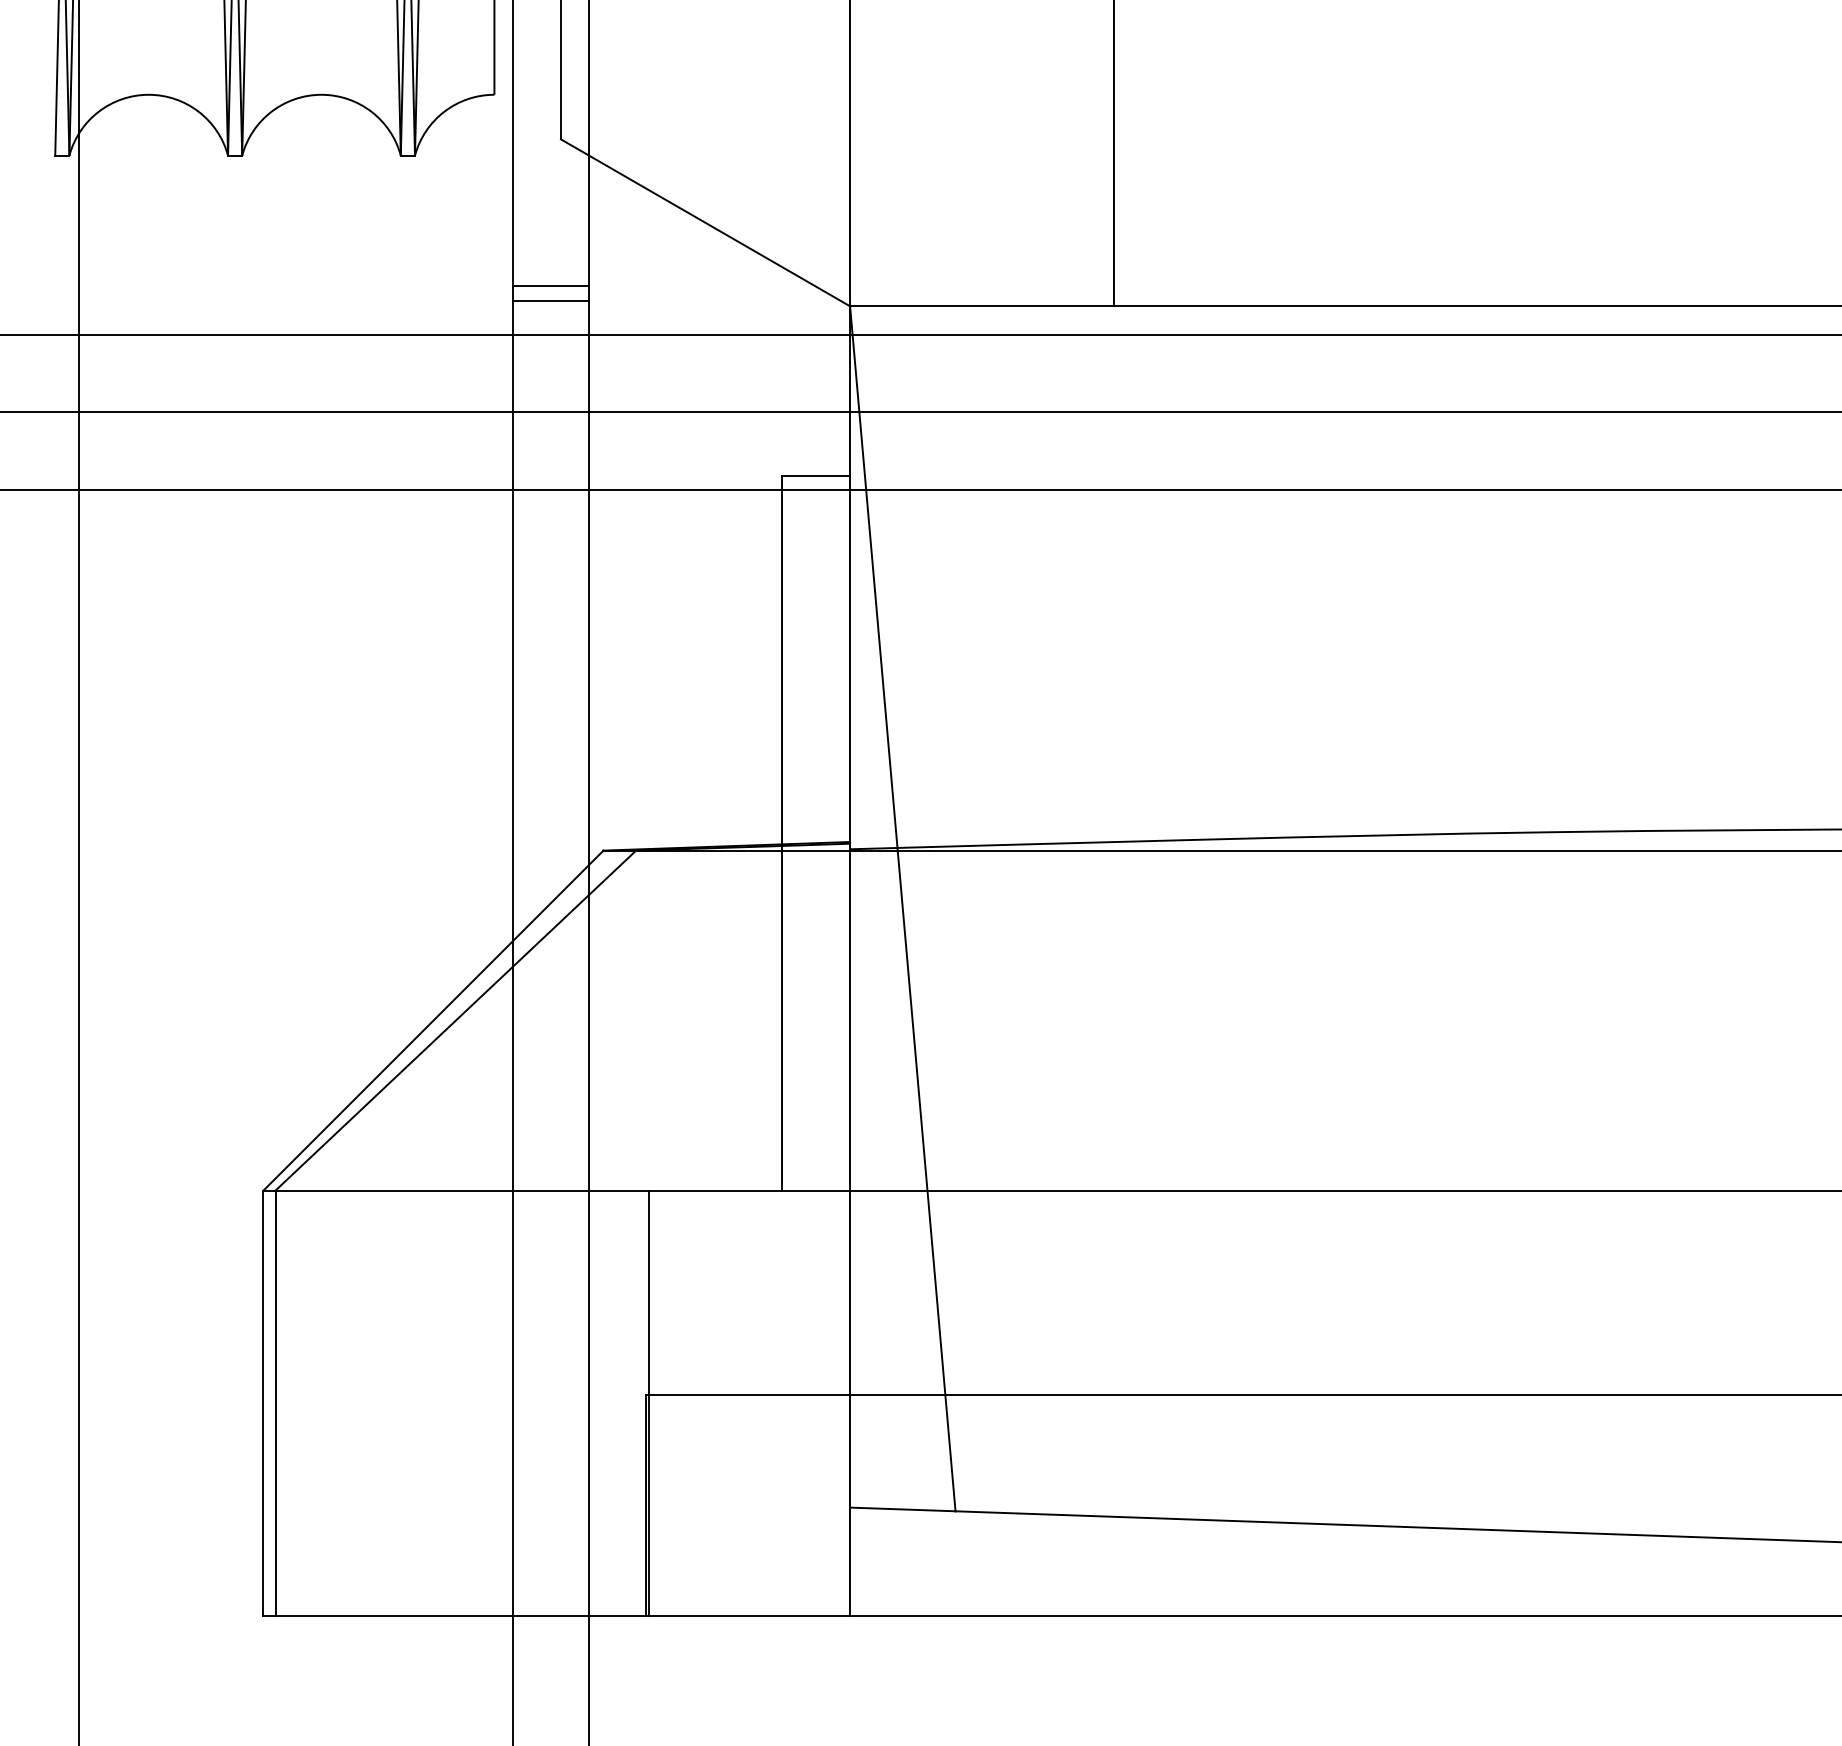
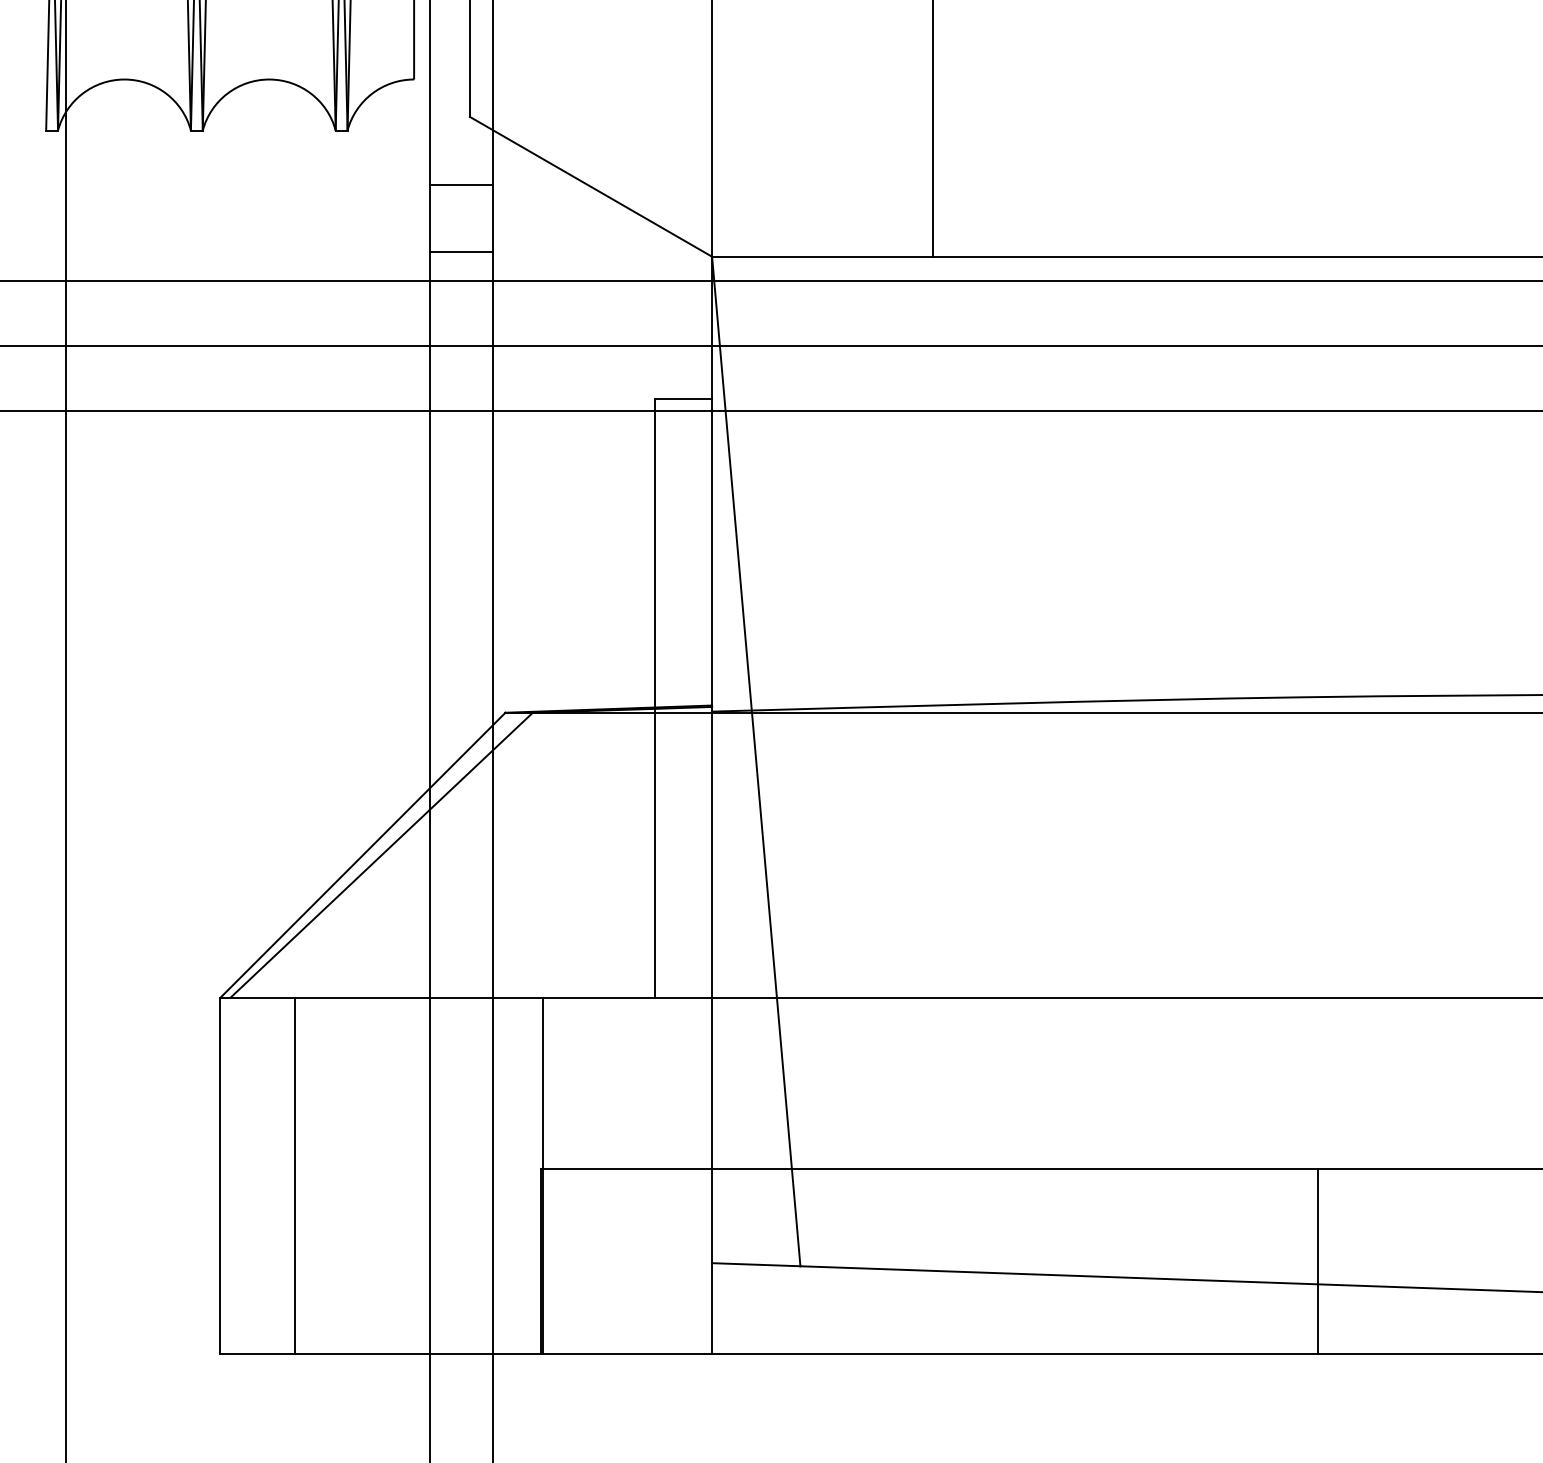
line: (550, 286) -> (461, 184), moved
line: (276, 1403) -> (295, 1175), moved
line: (1573, 1505) -> (1318, 1261), added

